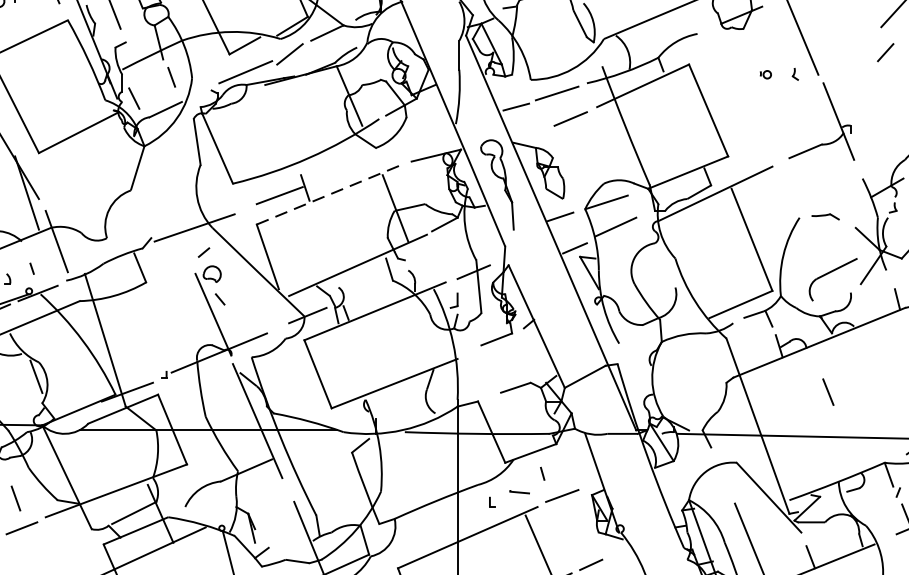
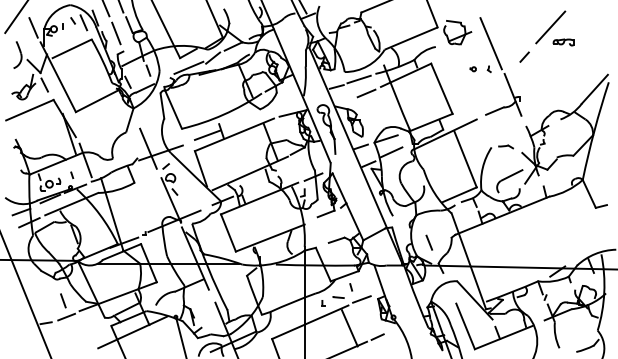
line: (885, 51) -> (524, 56), moved
line: (329, 194) -> (234, 134), dashed -> solid
line: (171, 219) -> (148, 148), added
line: (826, 391) -> (428, 242), moved

